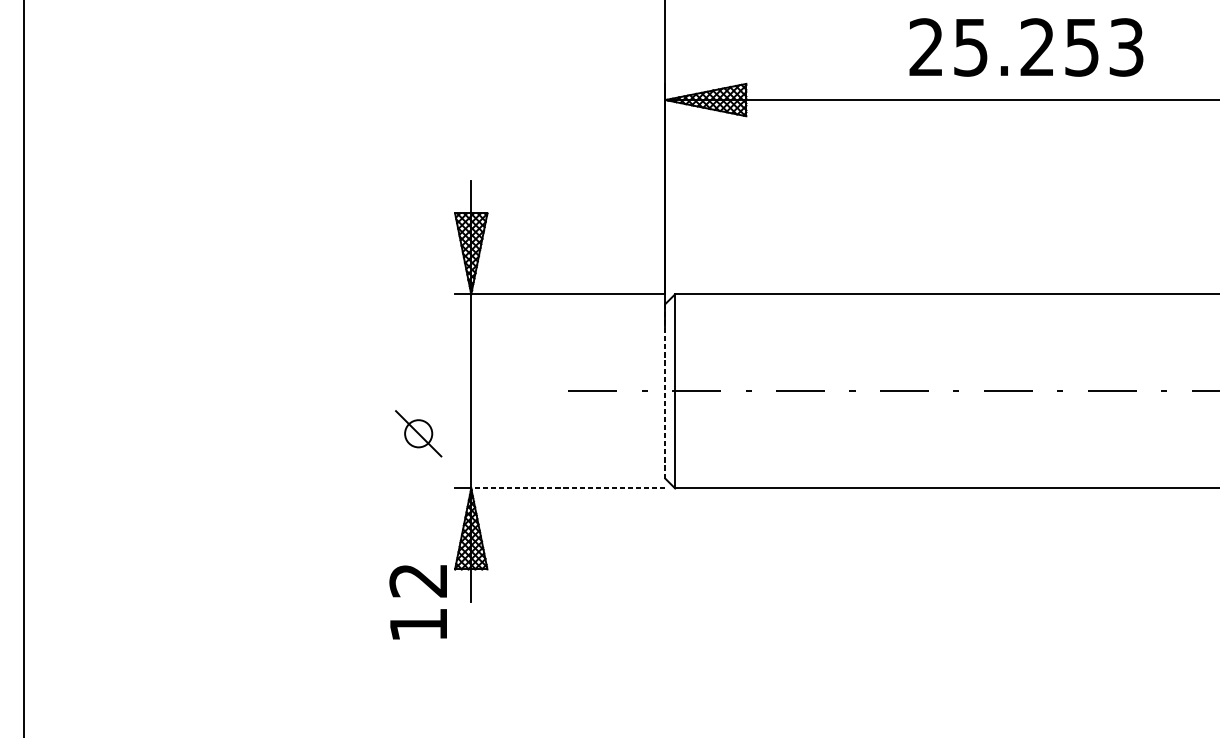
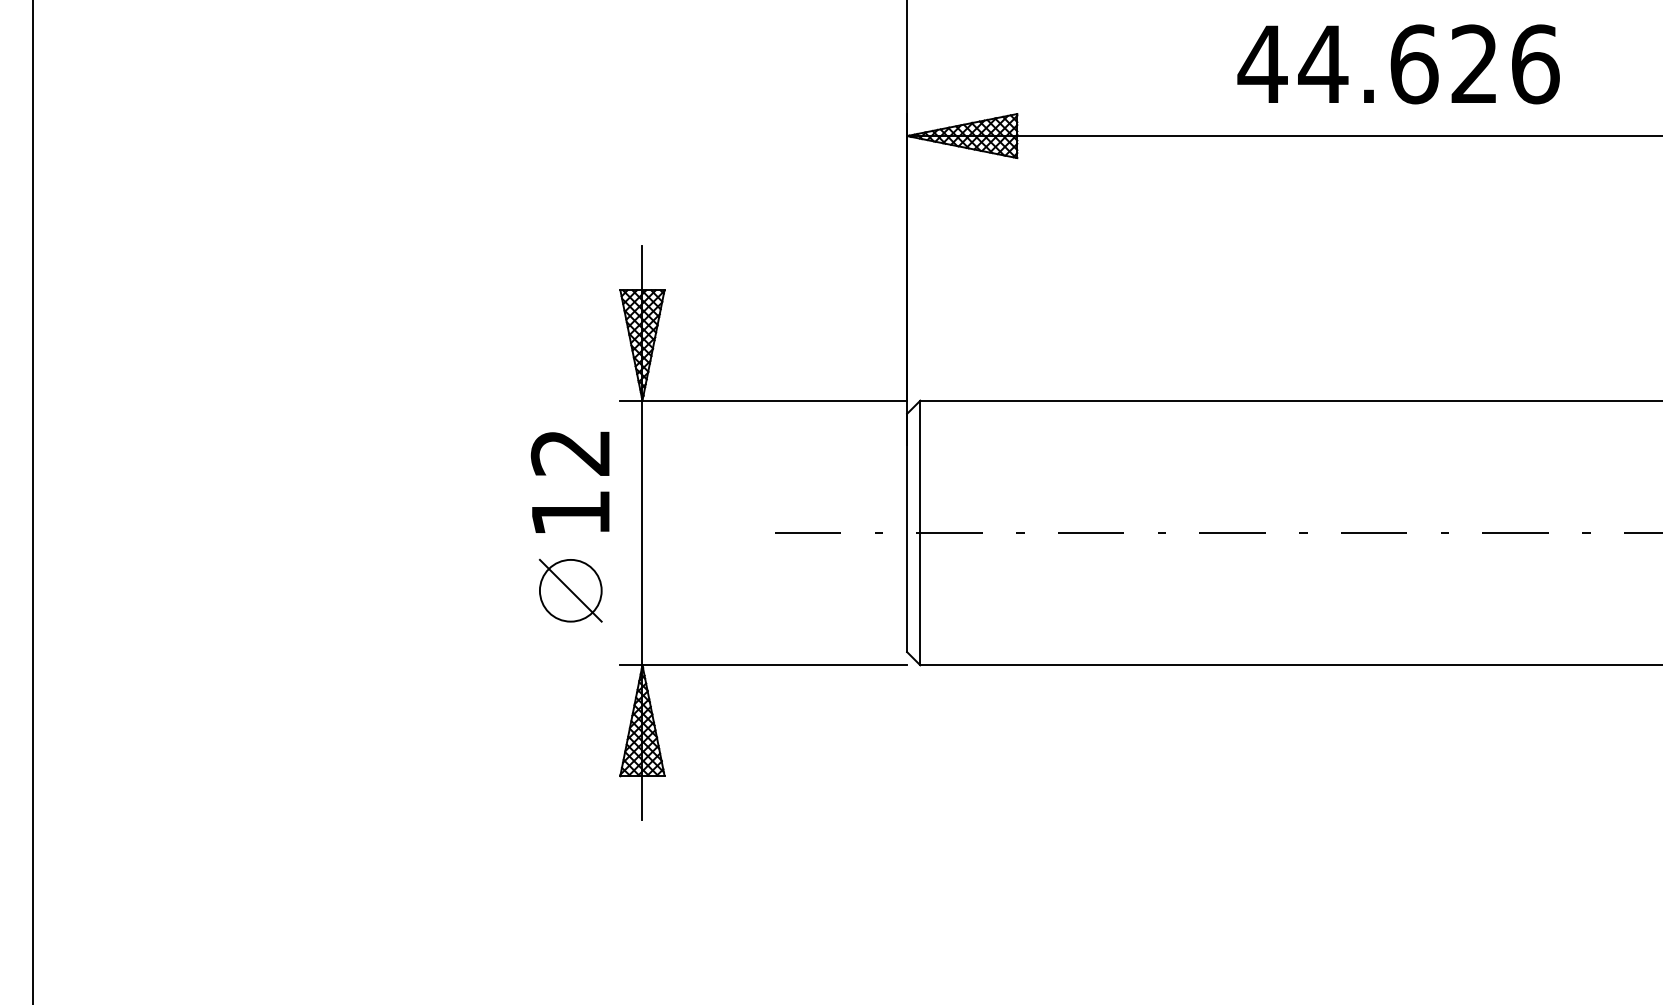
text: (1026, 47) -> (1398, 64), 25.253 -> 44.626
line: (665, 391) -> (907, 533), dashed -> solid
circle: (418, 433) -> (570, 590), size x1.67
line: (568, 488) -> (774, 665), dashed -> solid
text: (417, 601) -> (569, 481), moved

